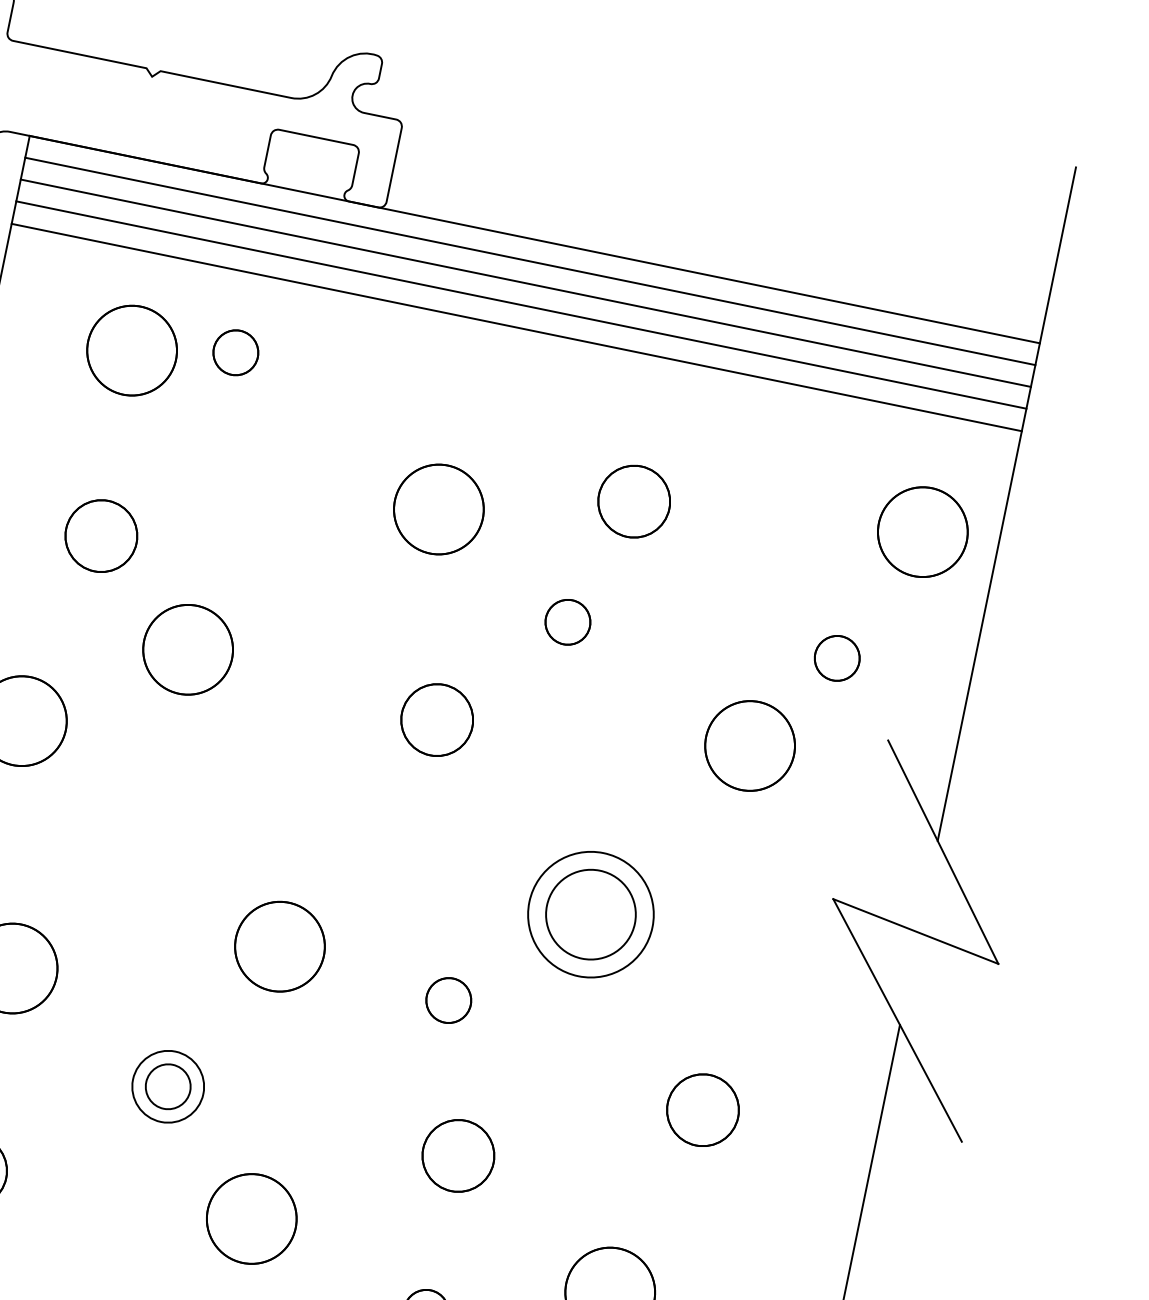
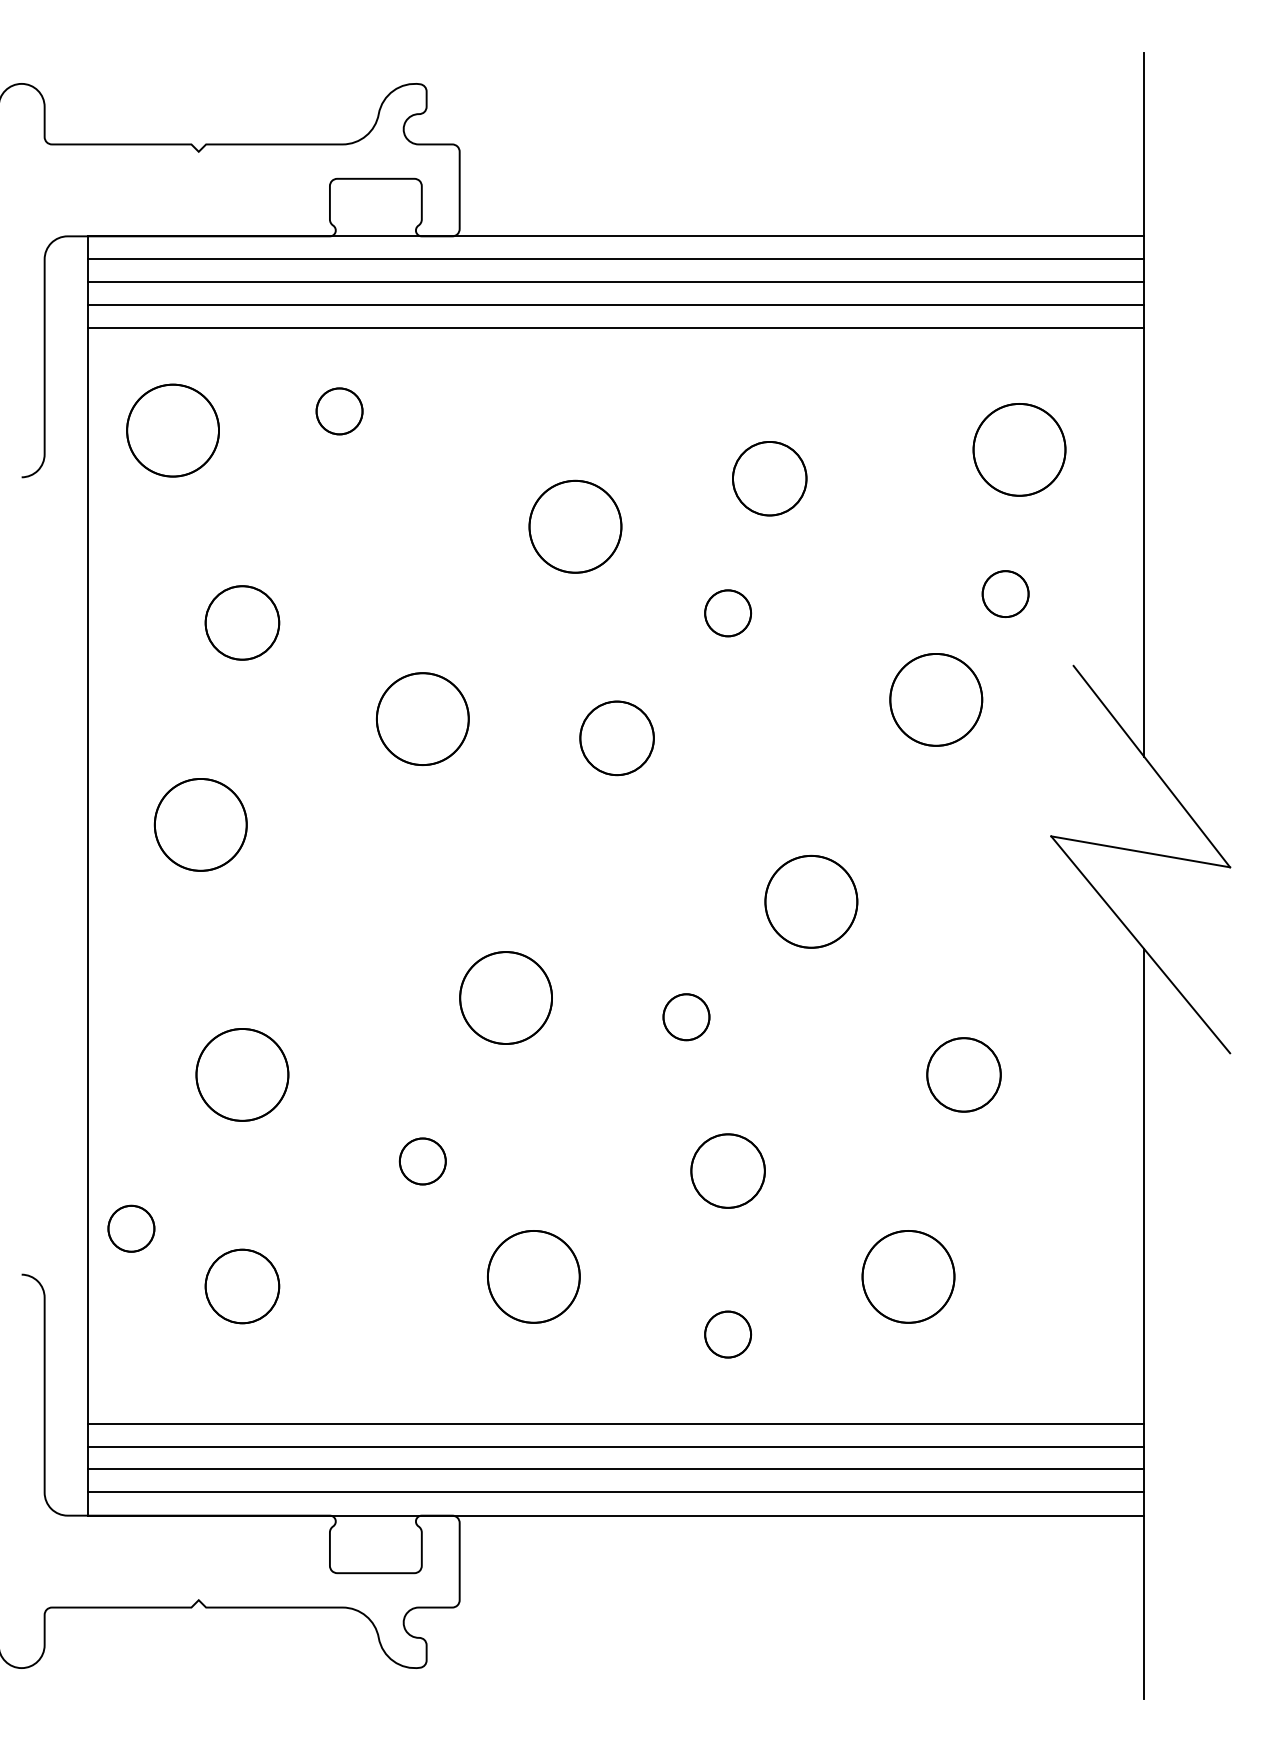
part: (131, 350) -> (172, 430), moved
part: (922, 531) -> (1019, 449), moved
circle: (187, 649) -> (422, 718), moved
circle: (591, 914) -> (811, 901), size x0.71
circle: (167, 1086) -> (422, 1161), size x0.62

